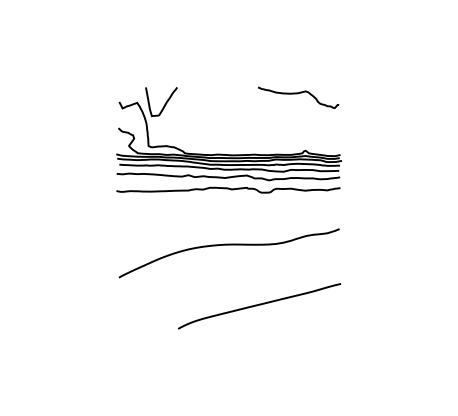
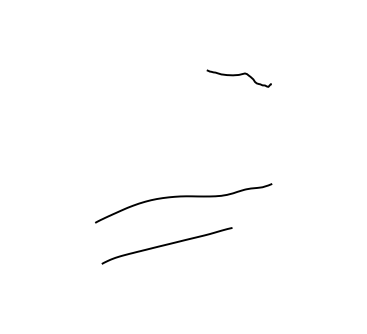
part: (228, 154) -> (183, 124), removed
curve: (259, 305) -> (167, 245), moved

